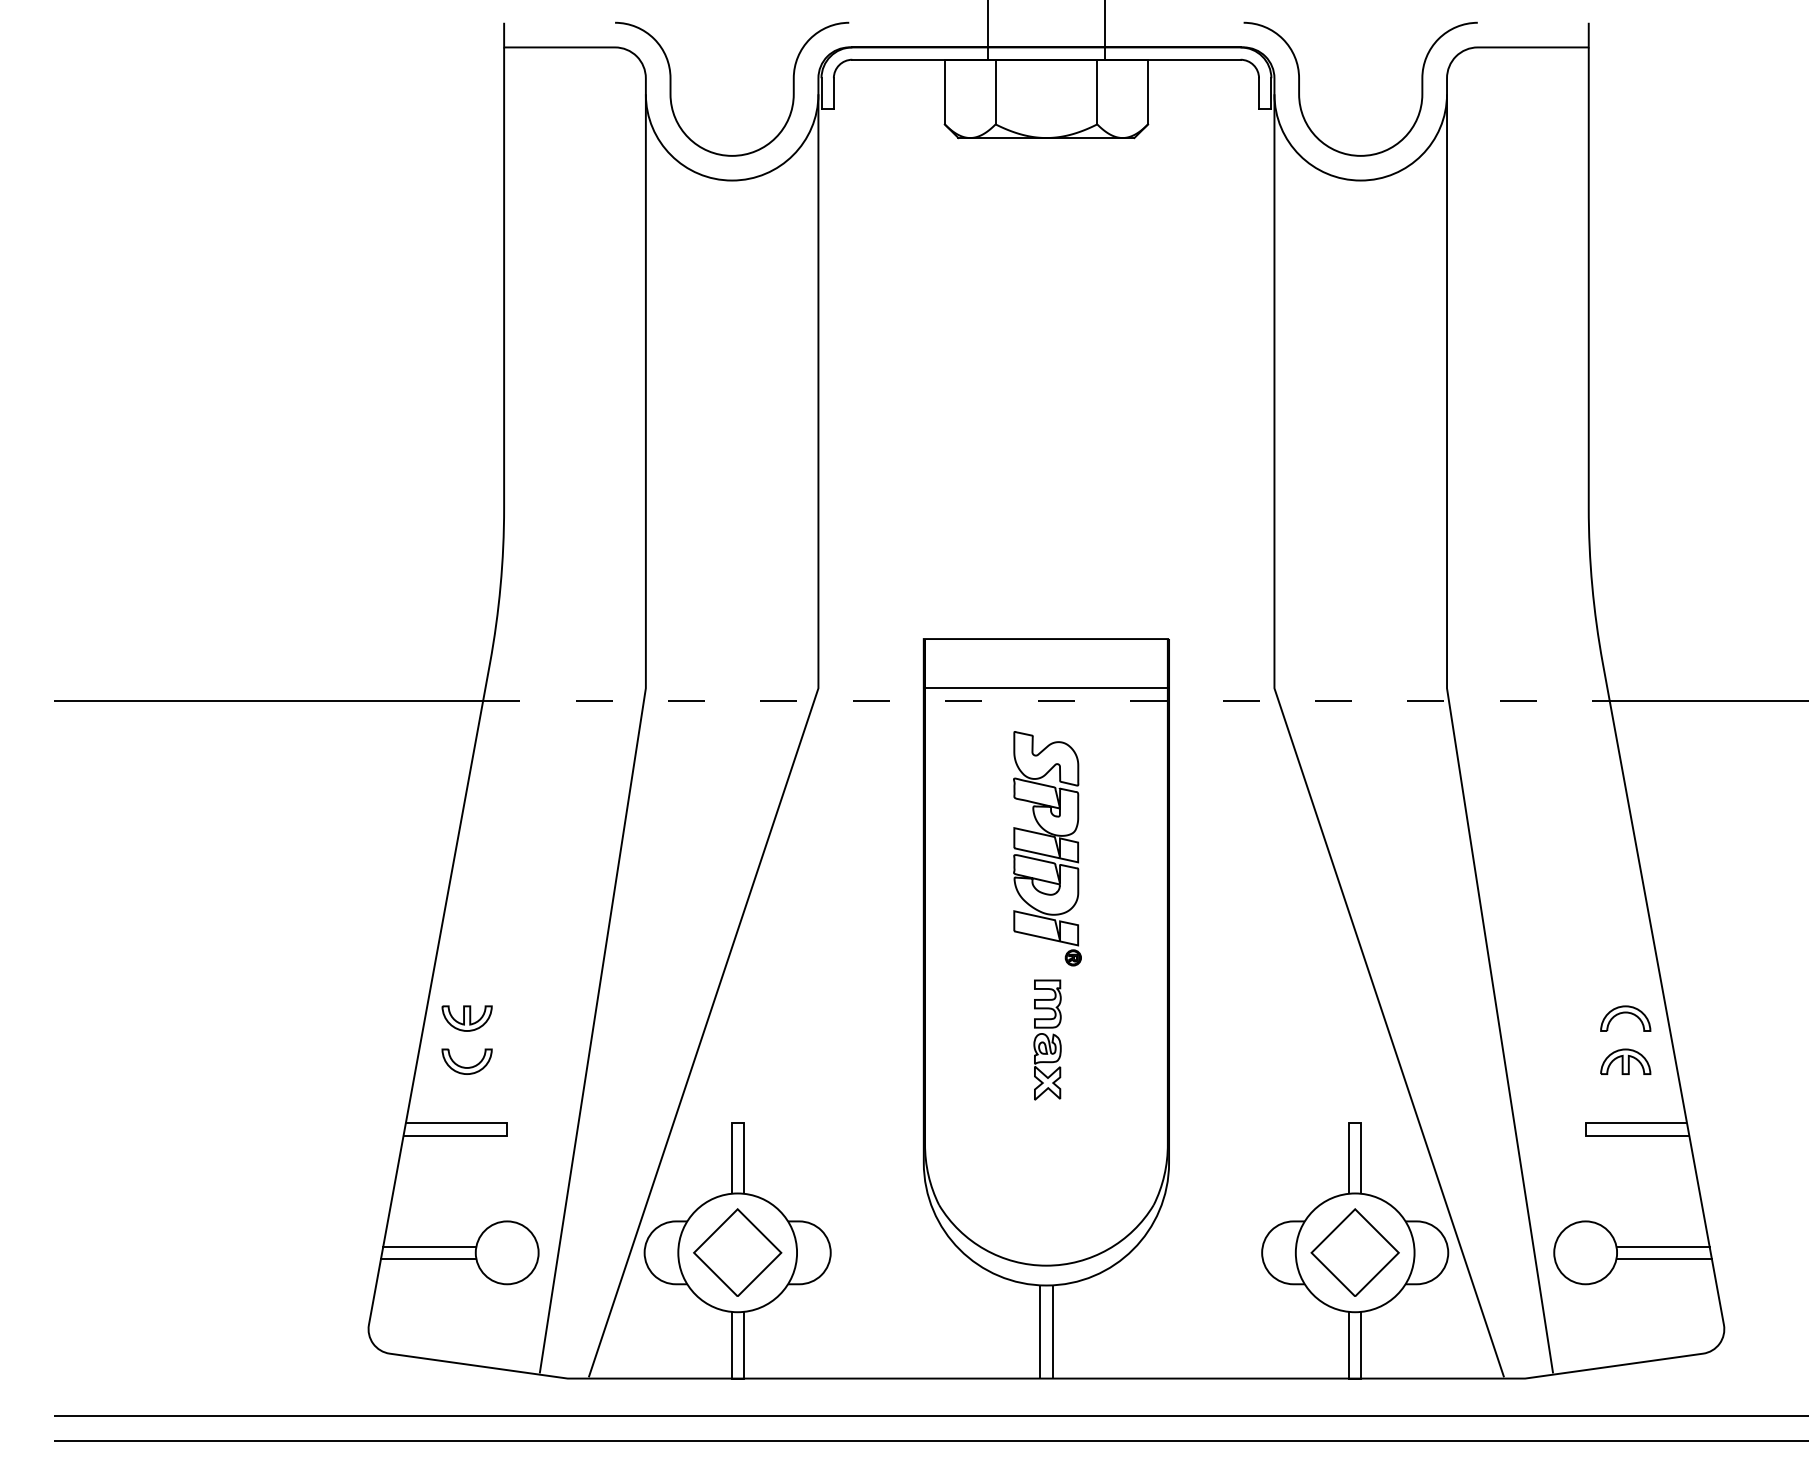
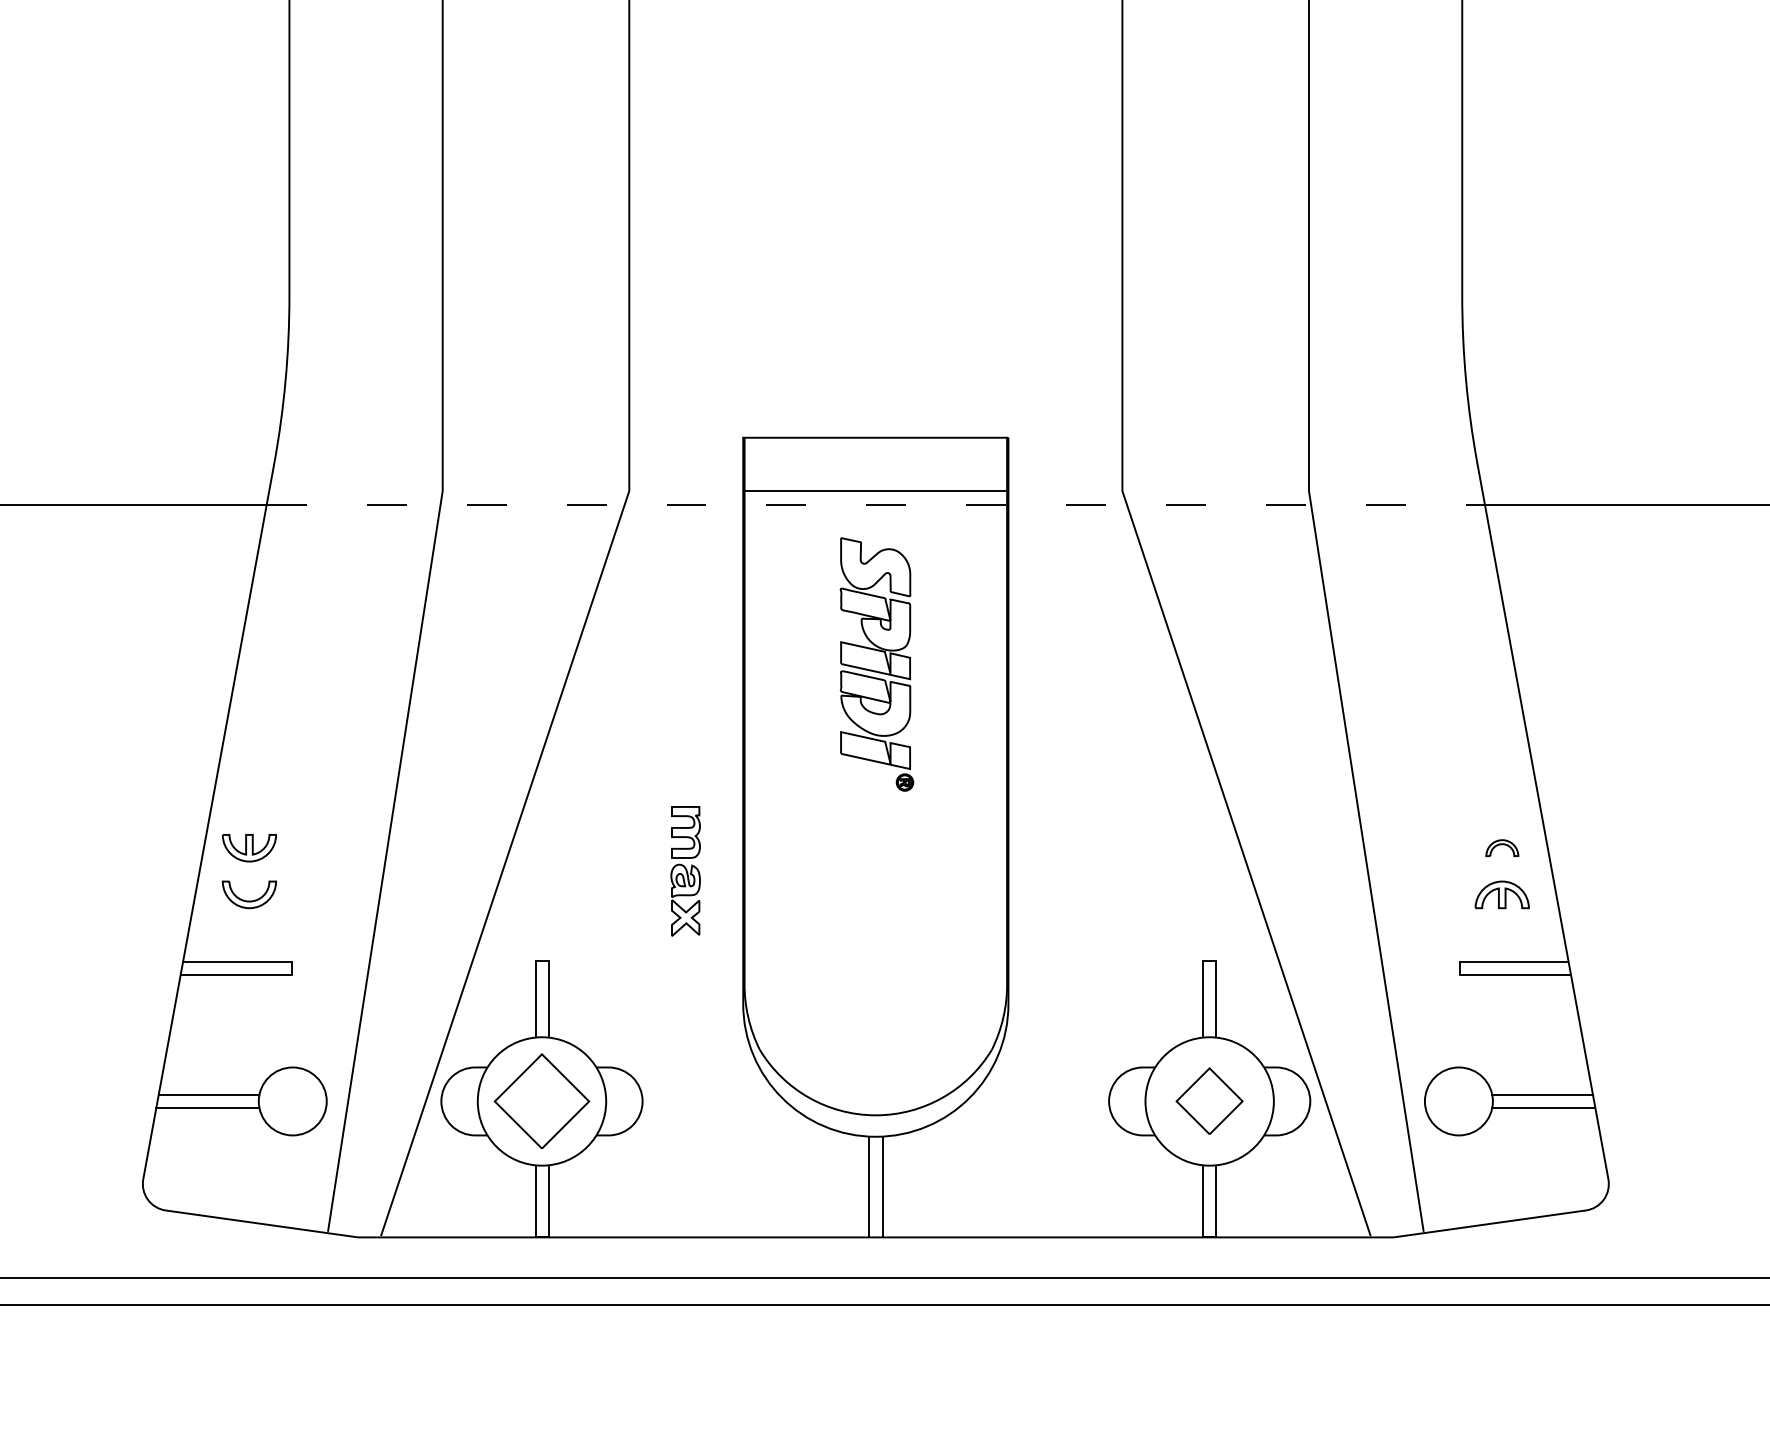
part: (1625, 1018) -> (1501, 848), size x0.6
part: (1047, 1039) -> (685, 870), moved
part: (1354, 1252) -> (1208, 1101), size x0.7

